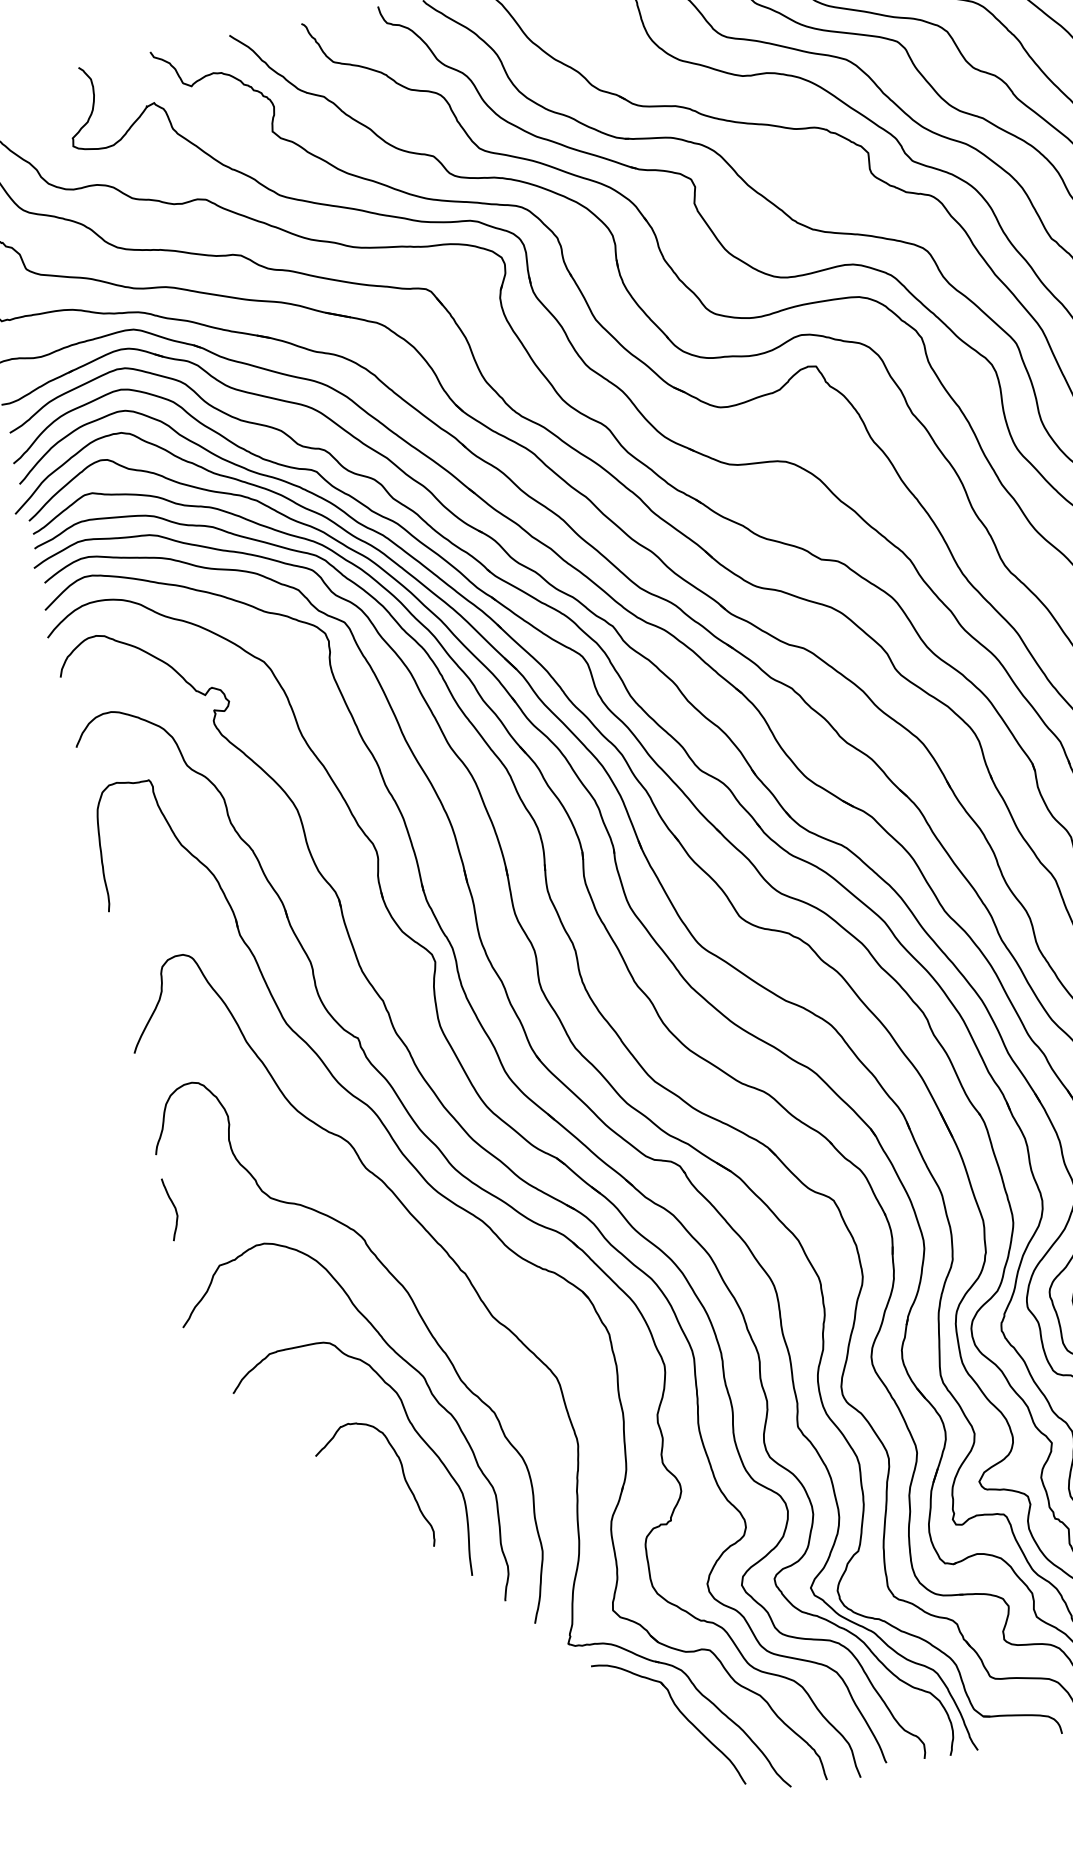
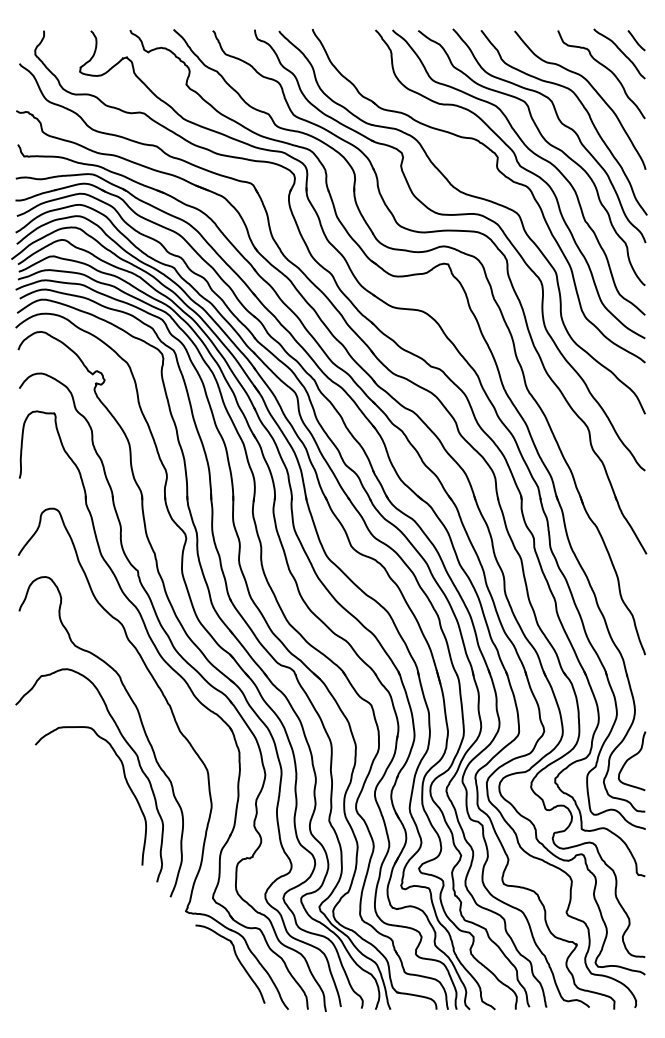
curve: (172, 1207) -> (22, 640), removed
curve: (401, 1475) -> (115, 805), removed

